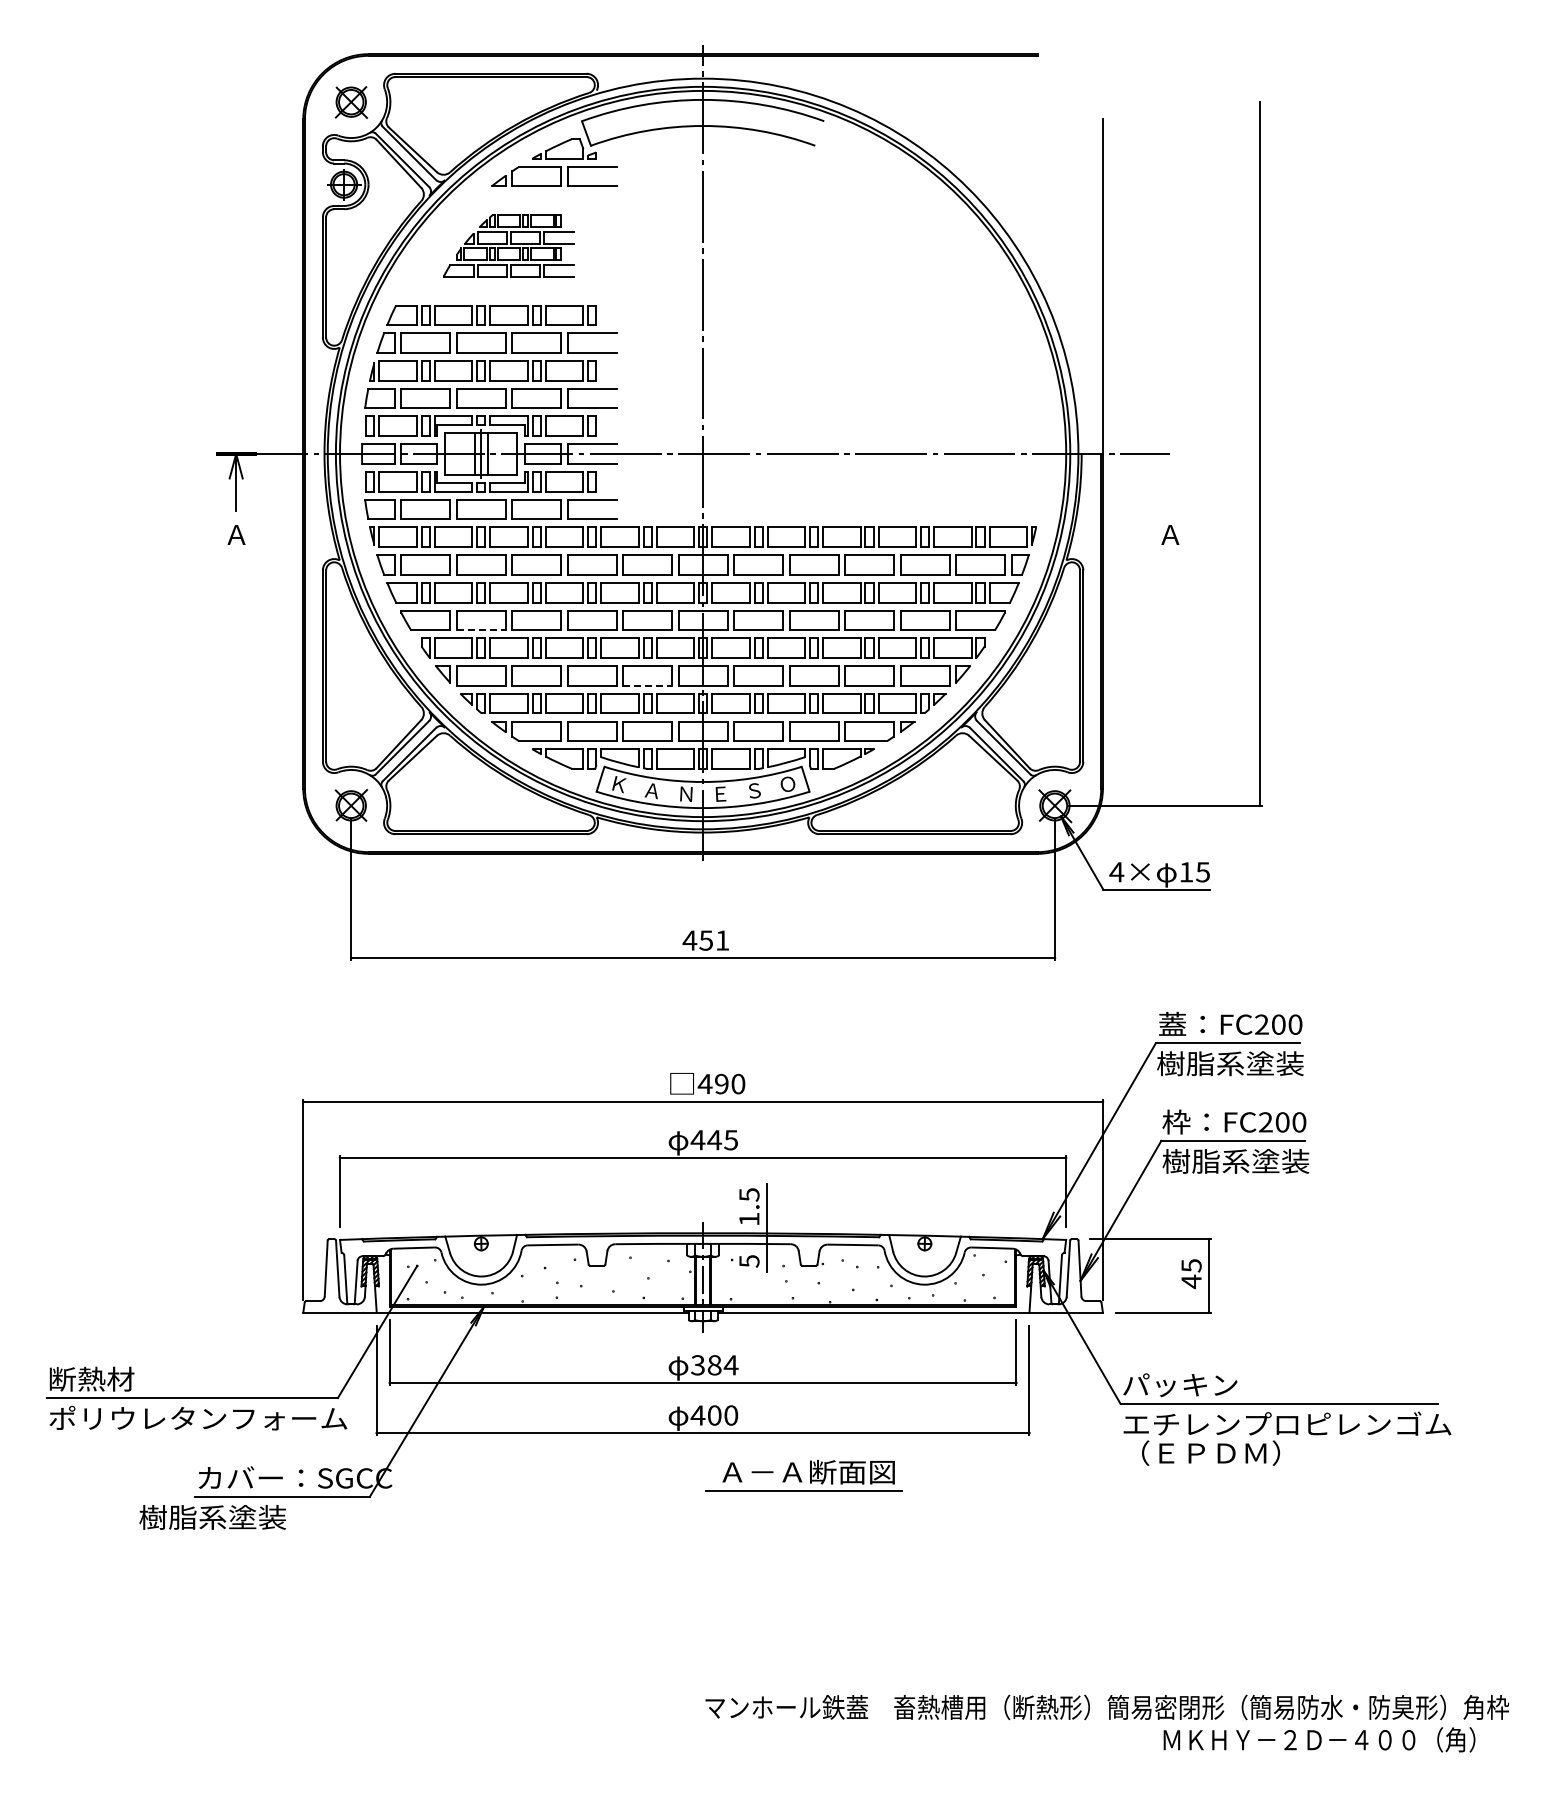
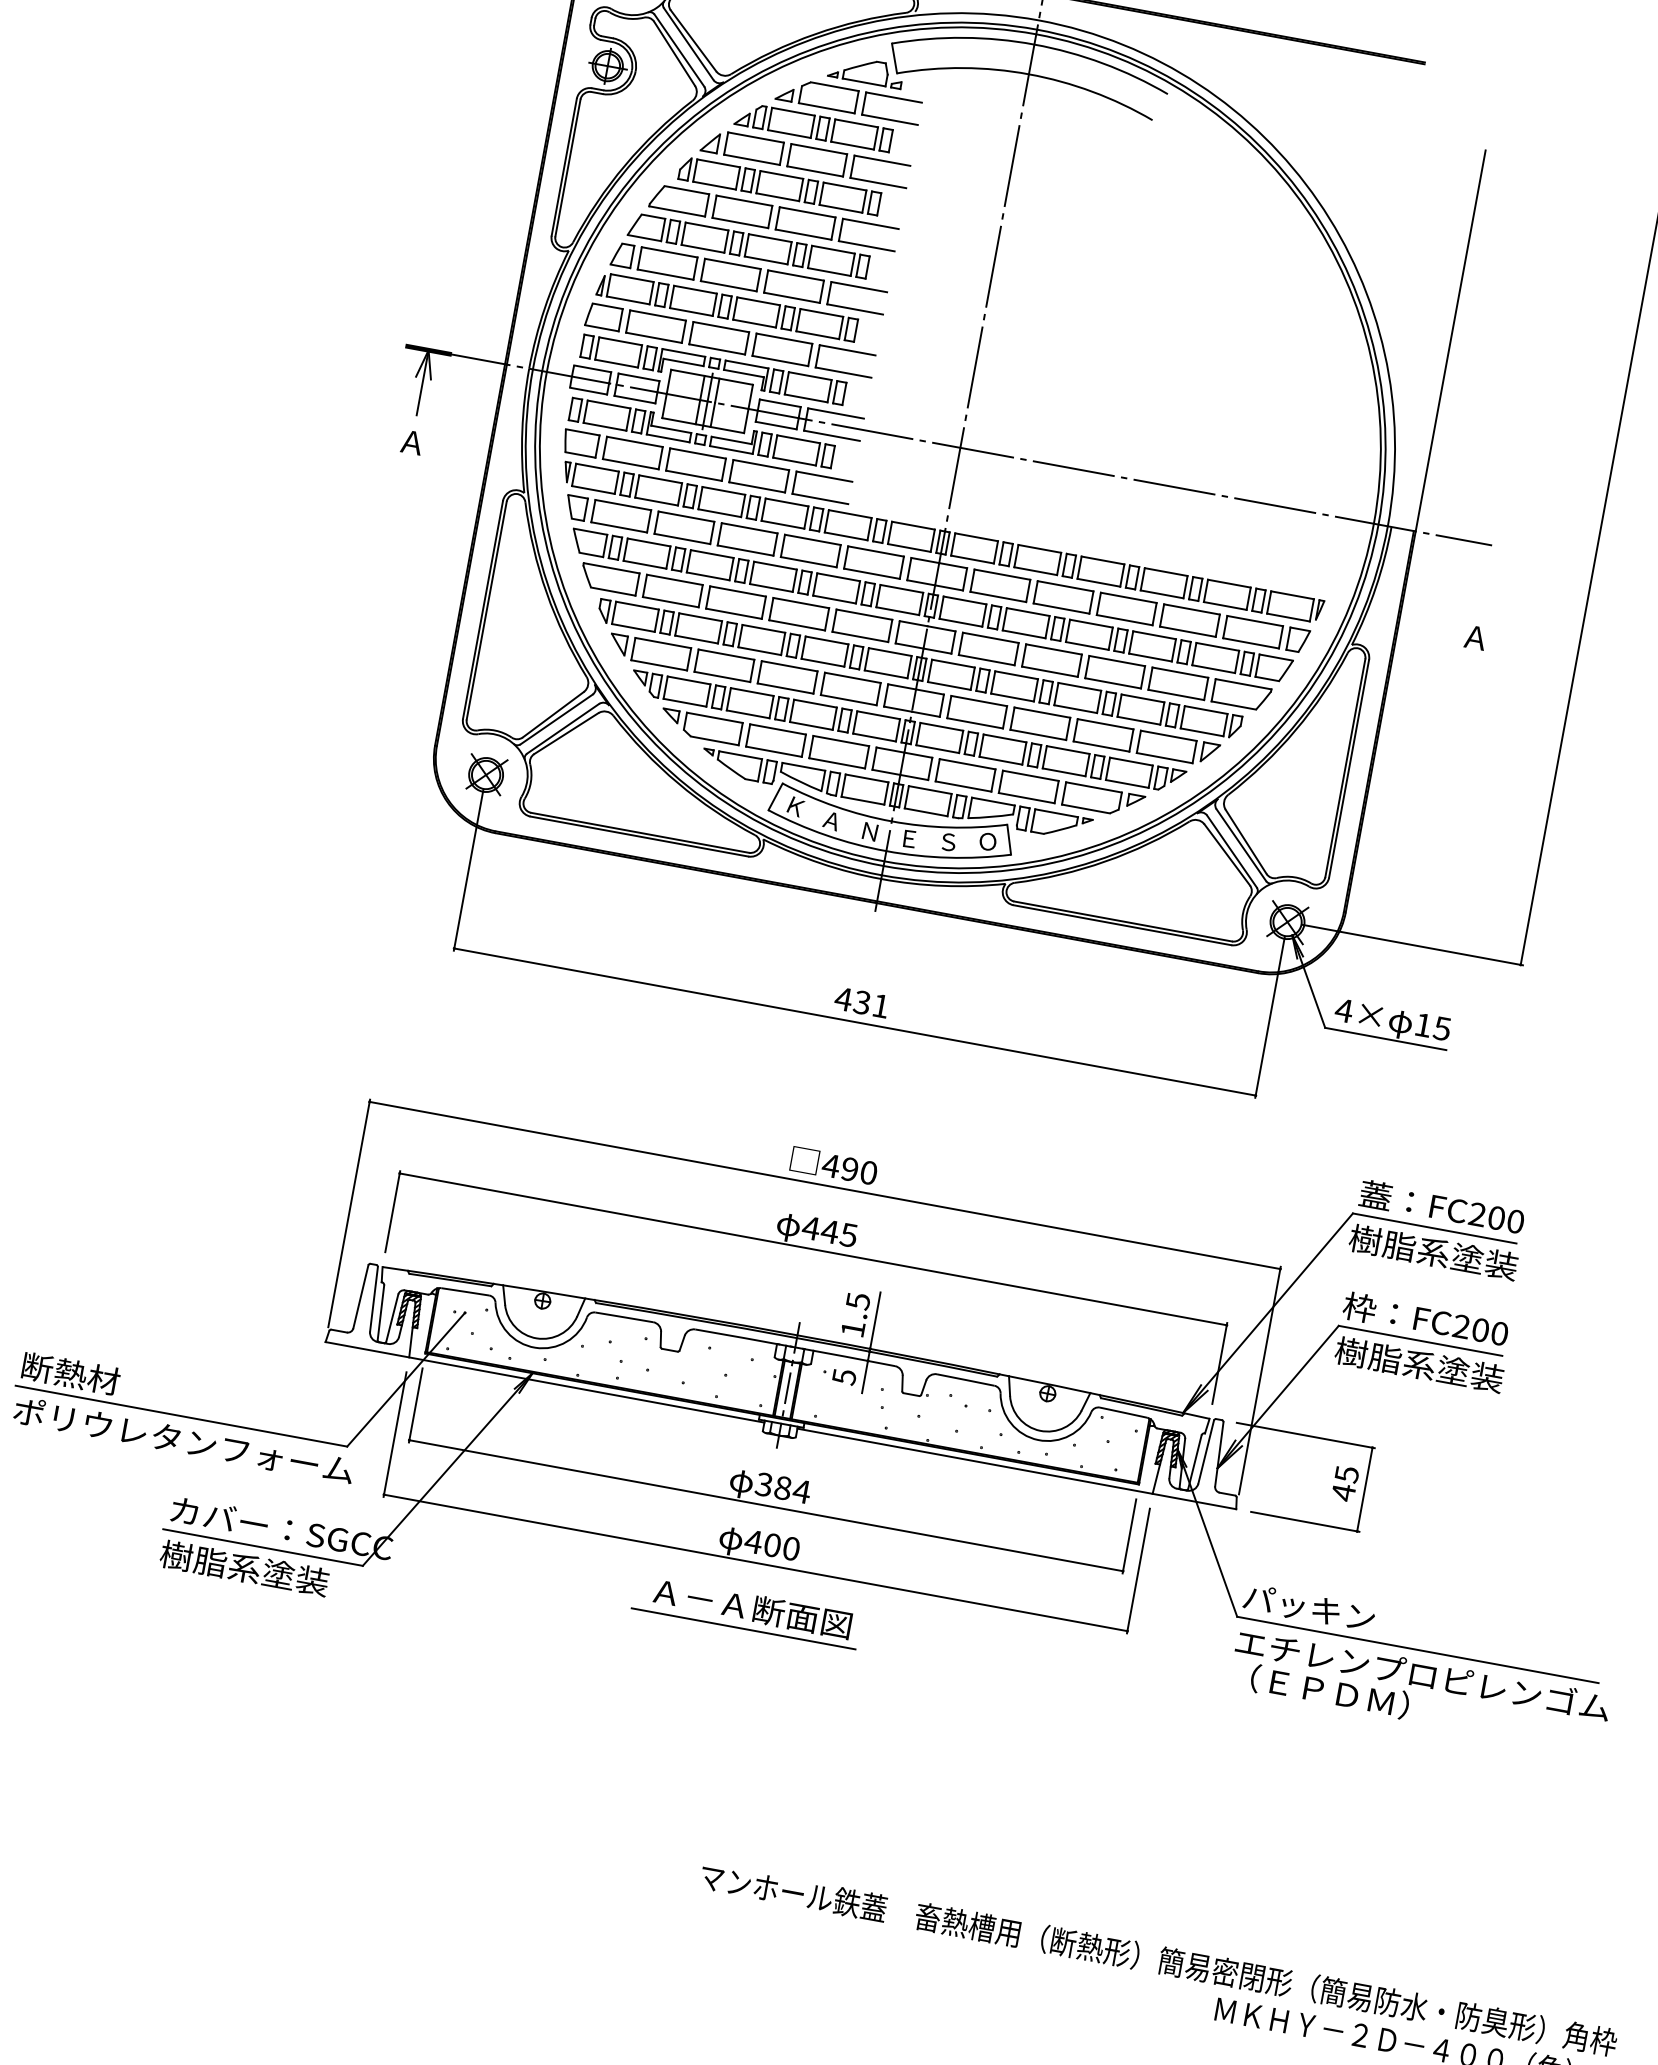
part: (508, 245) -> (782, 169), size x1.67
line: (481, 630) -> (671, 602), dashed -> solid
line: (648, 685) -> (849, 700), dashed -> solid
text: (705, 940) -> (861, 1002), 451 -> 431
part: (803, 1475) -> (746, 1611), moved
text: (212, 1517) -> (244, 1568), moved

